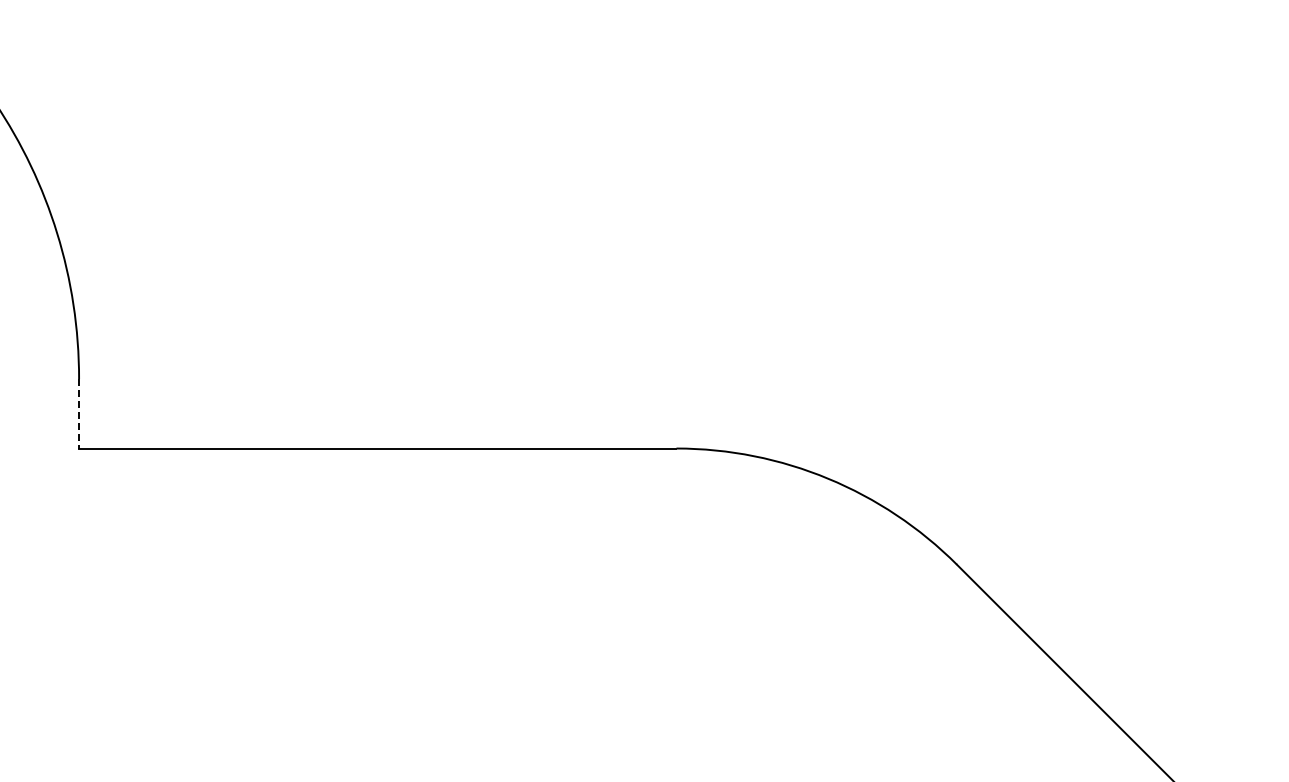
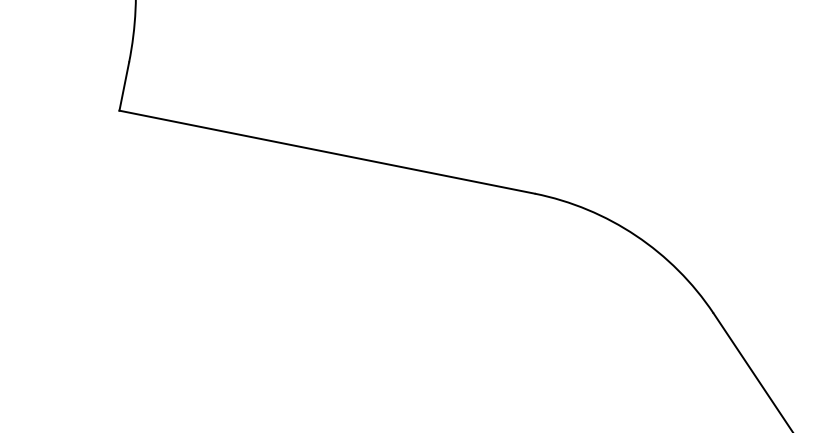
line: (79, 413) -> (124, 86), dashed -> solid

